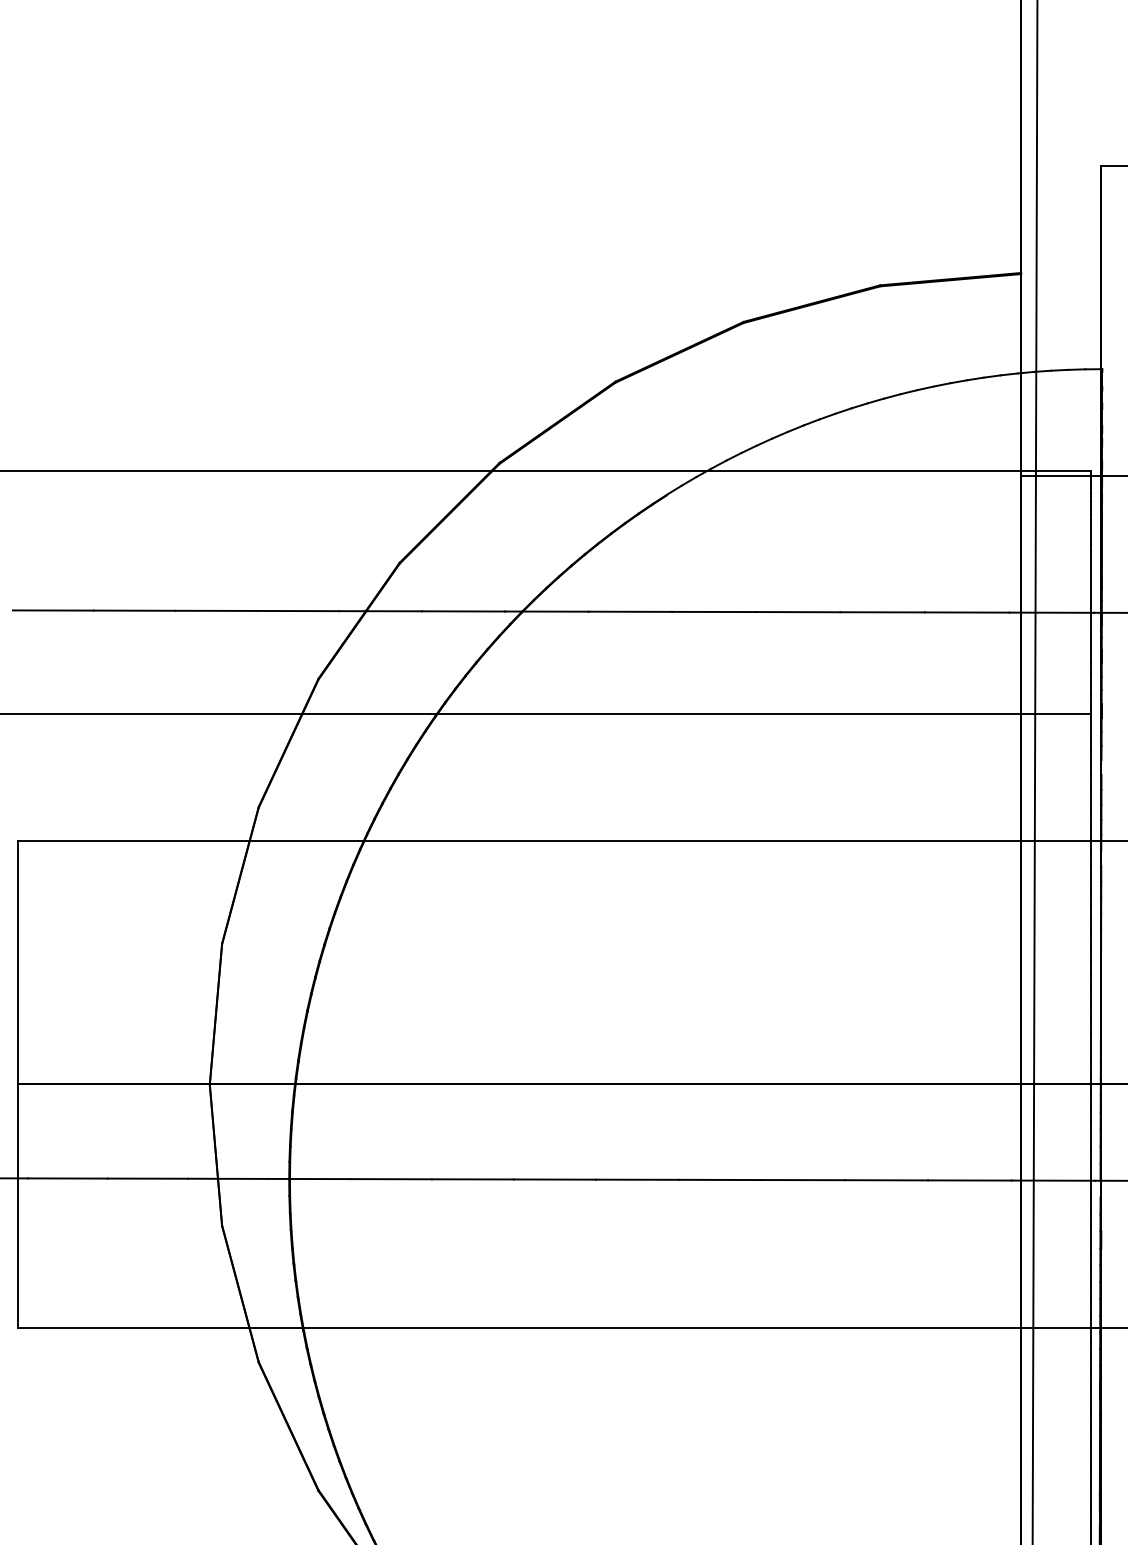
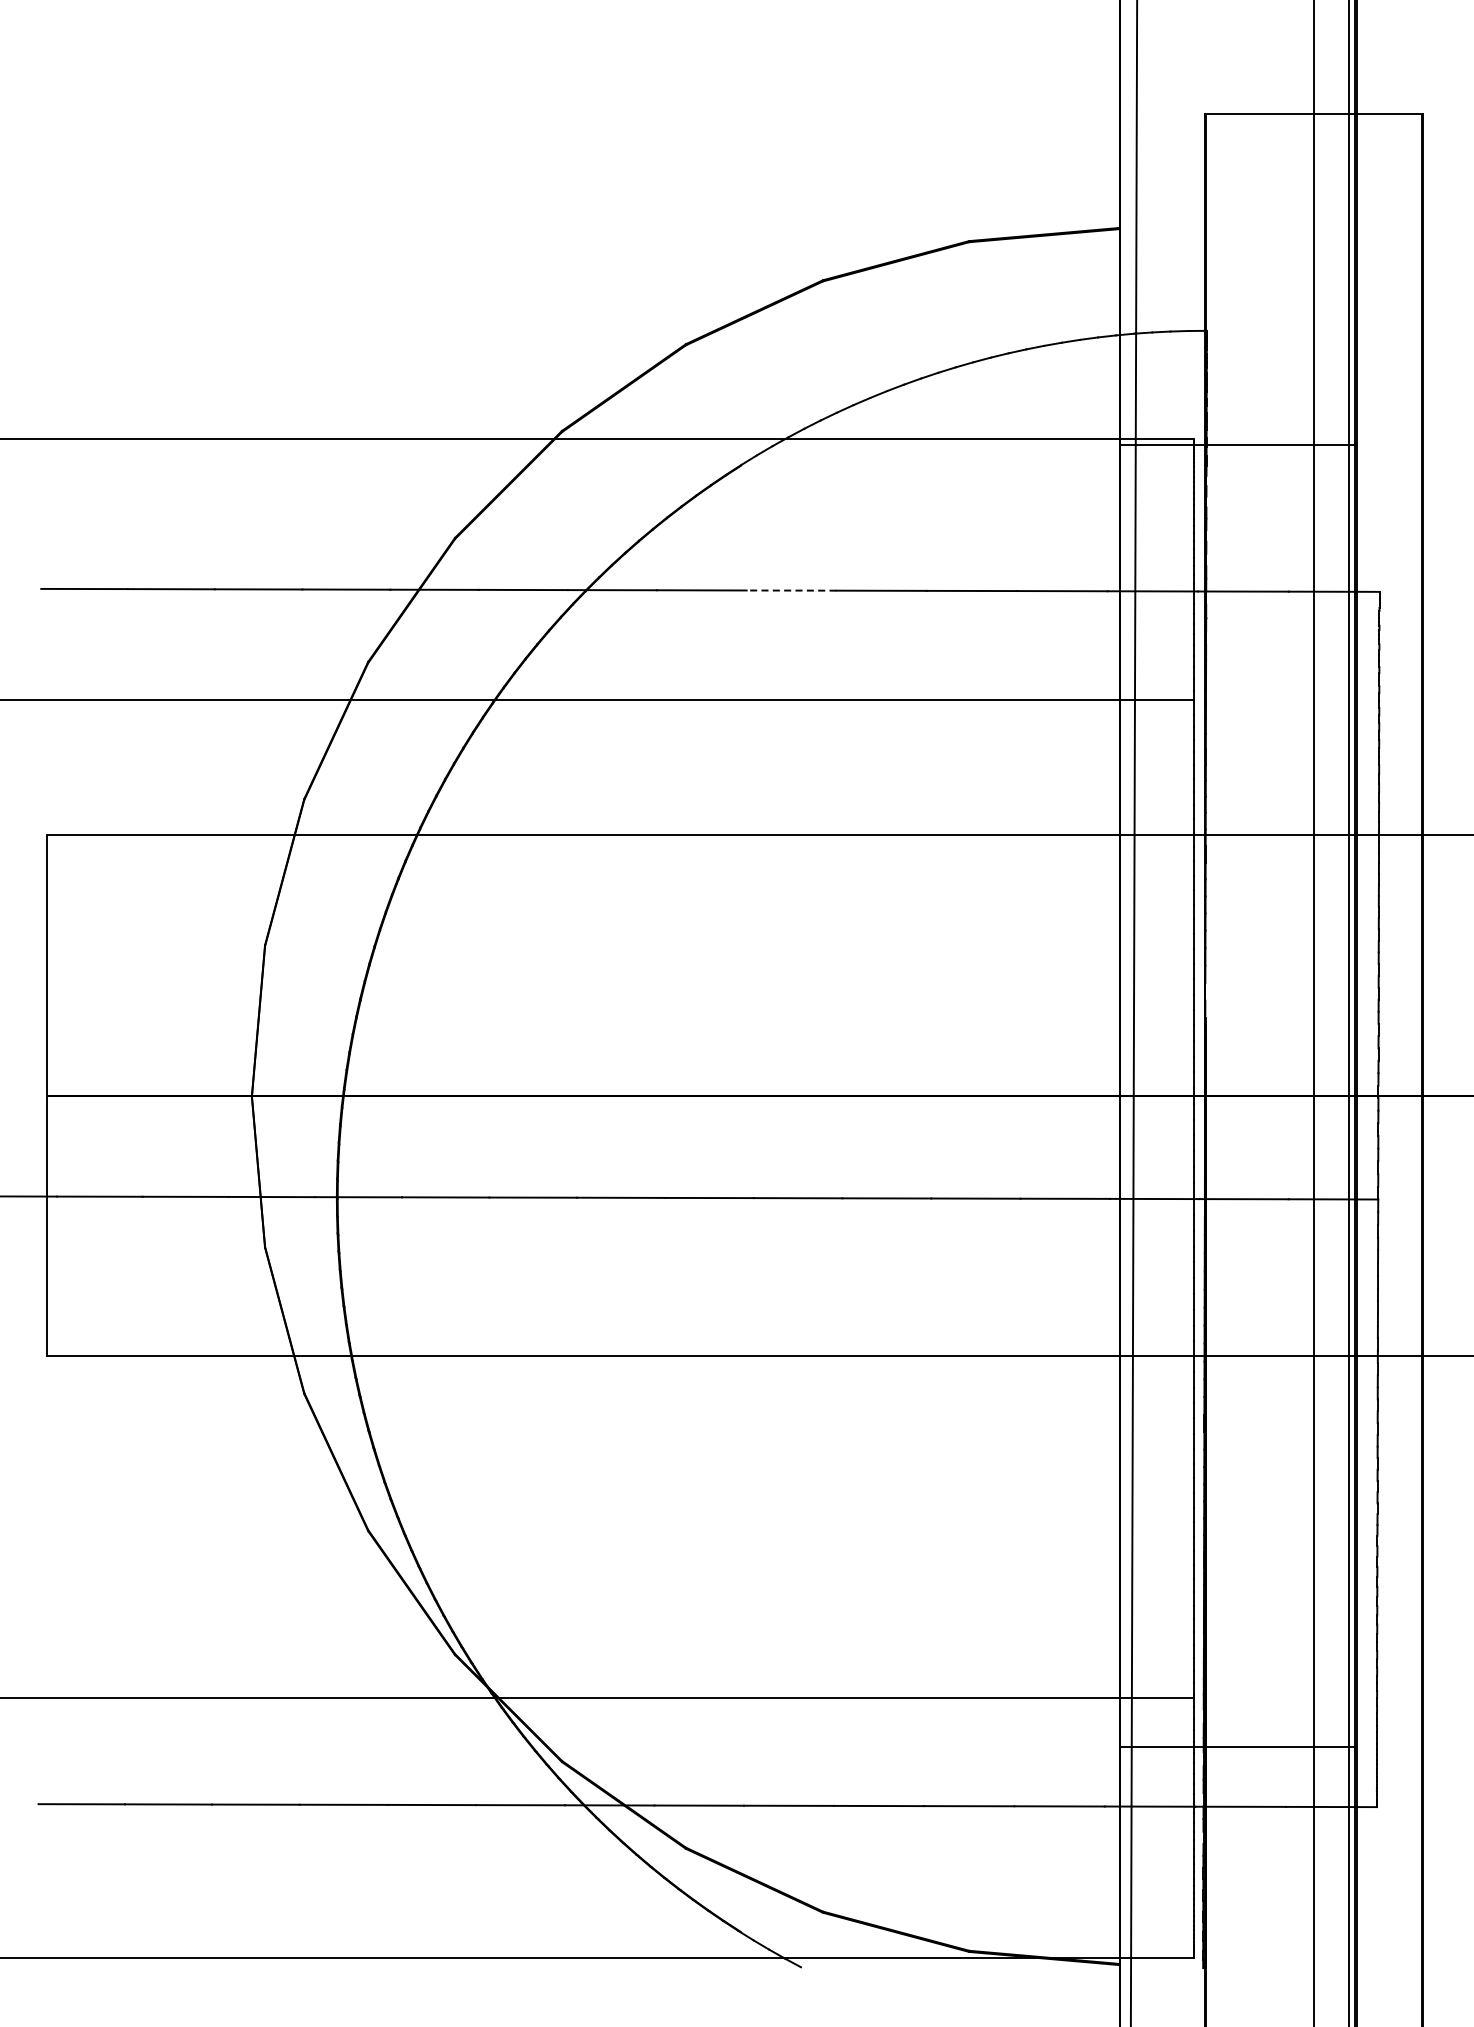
line: (714, 611) -> (791, 590), solid -> dashed

